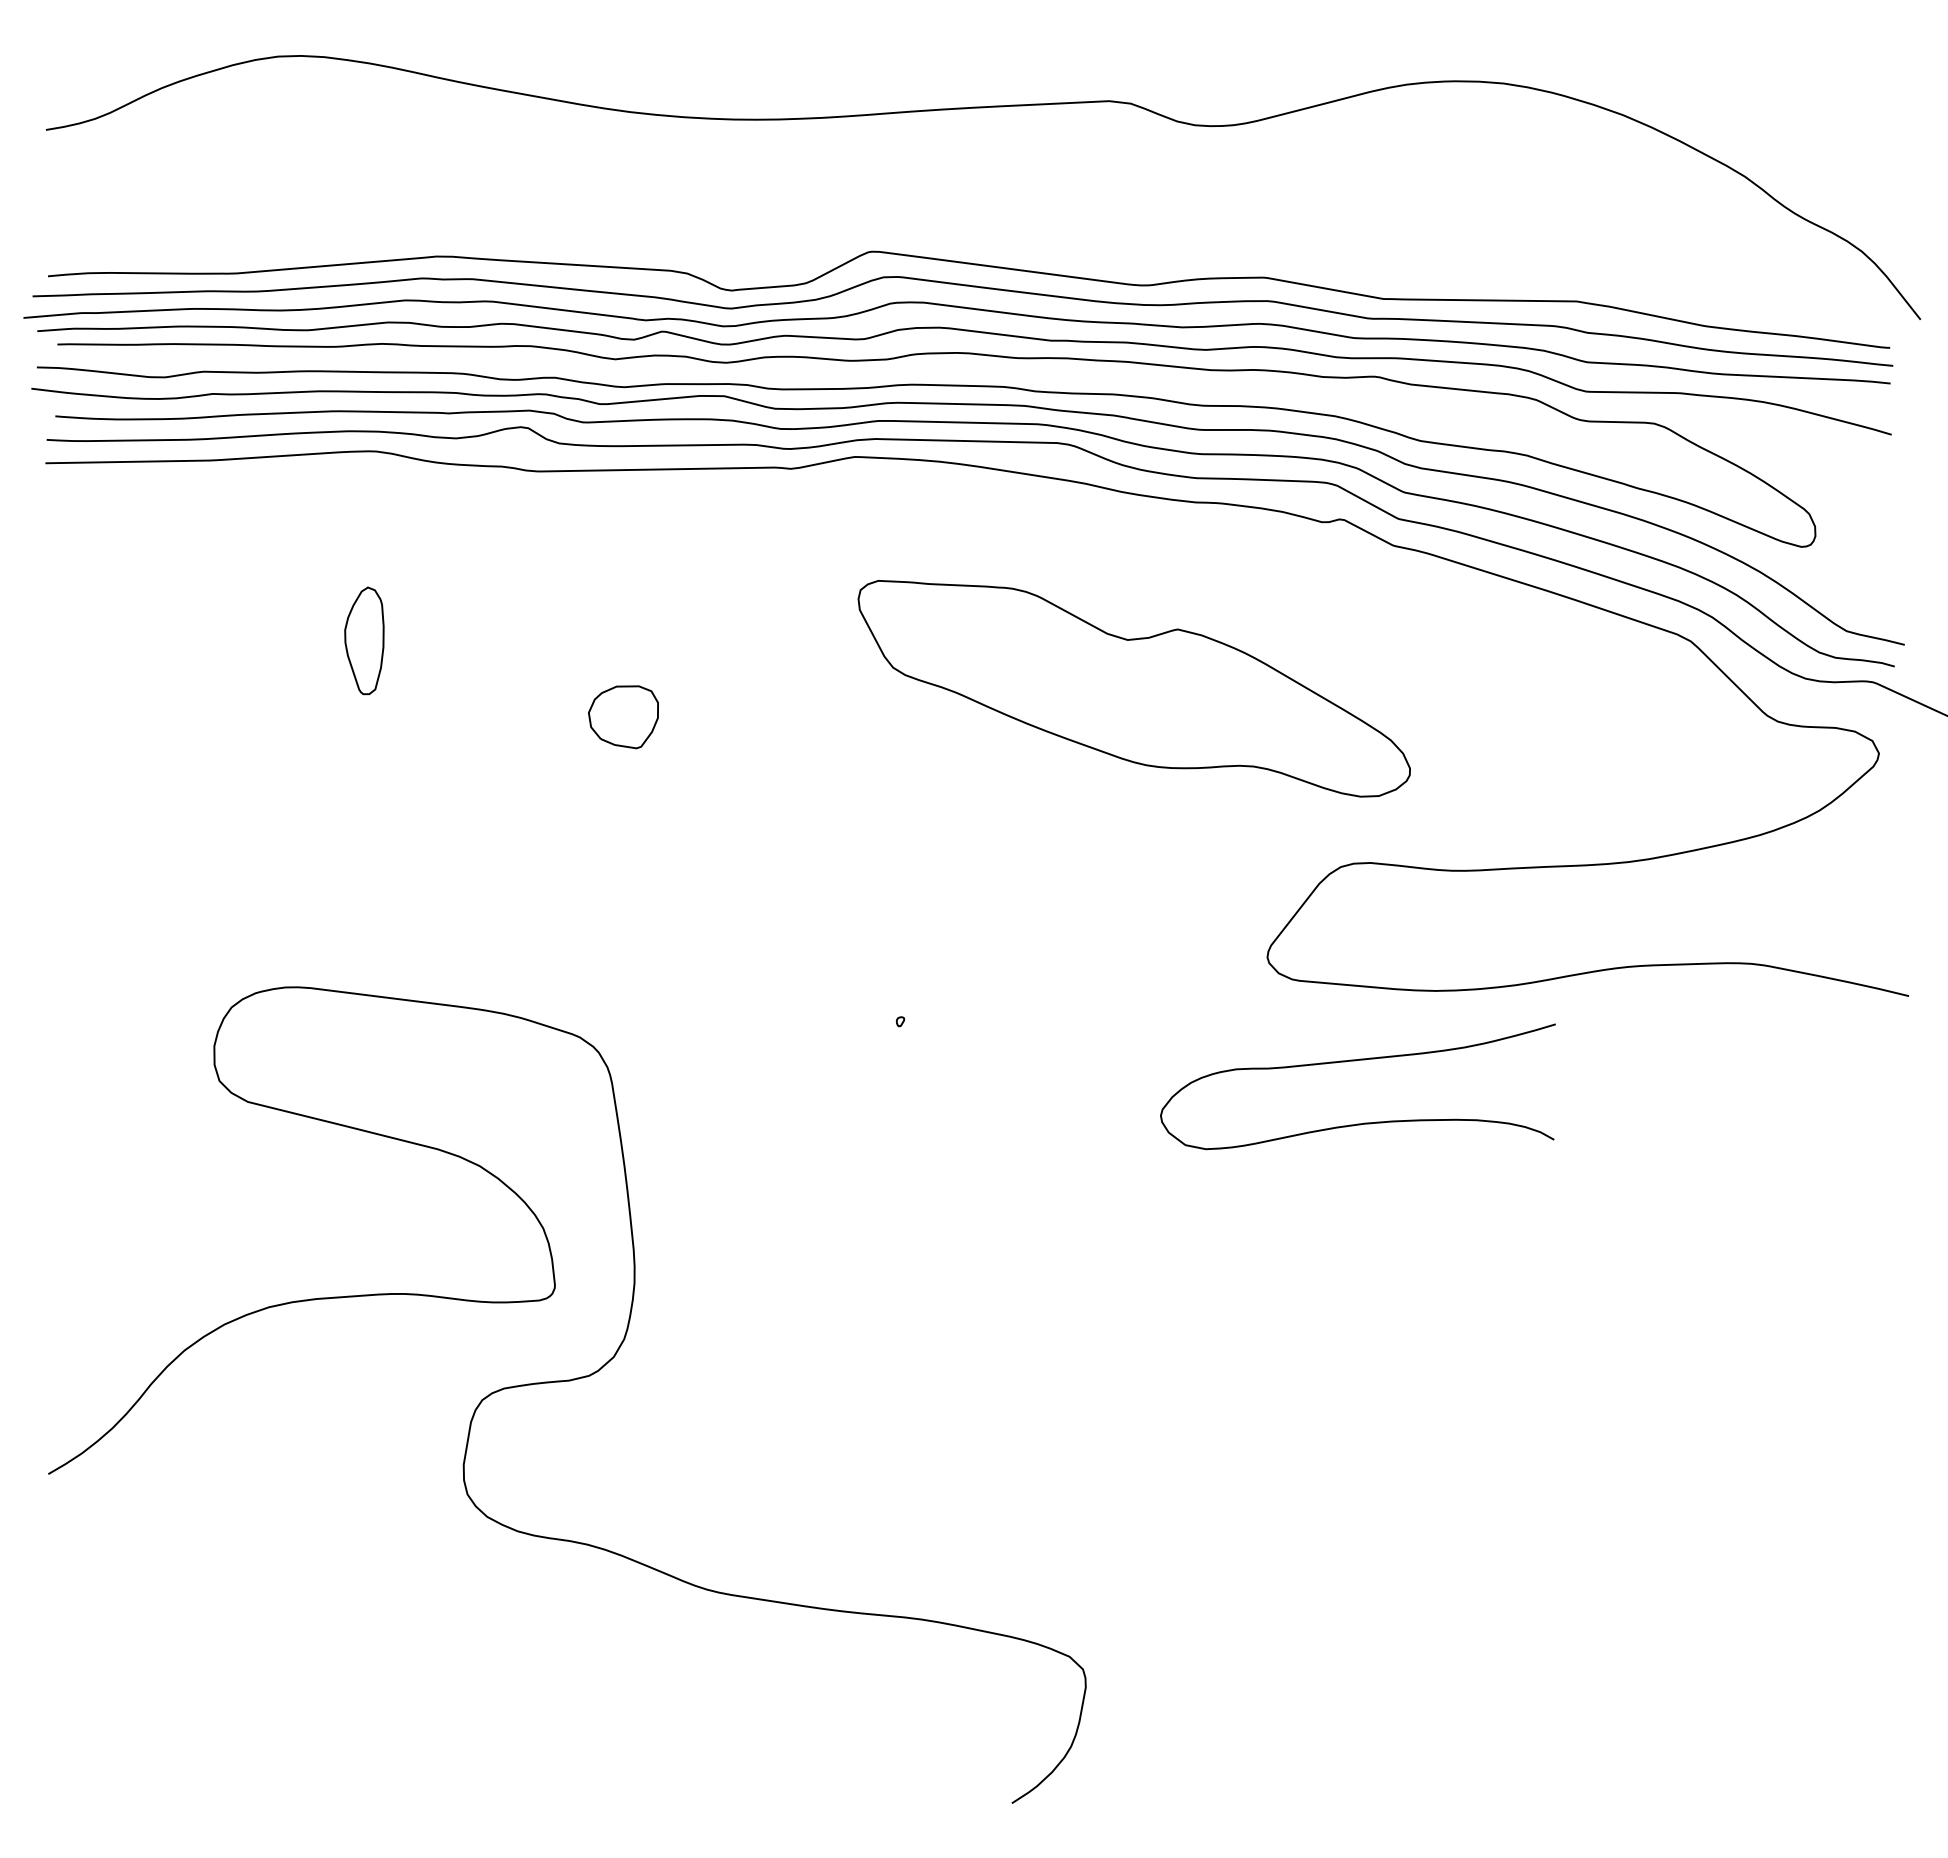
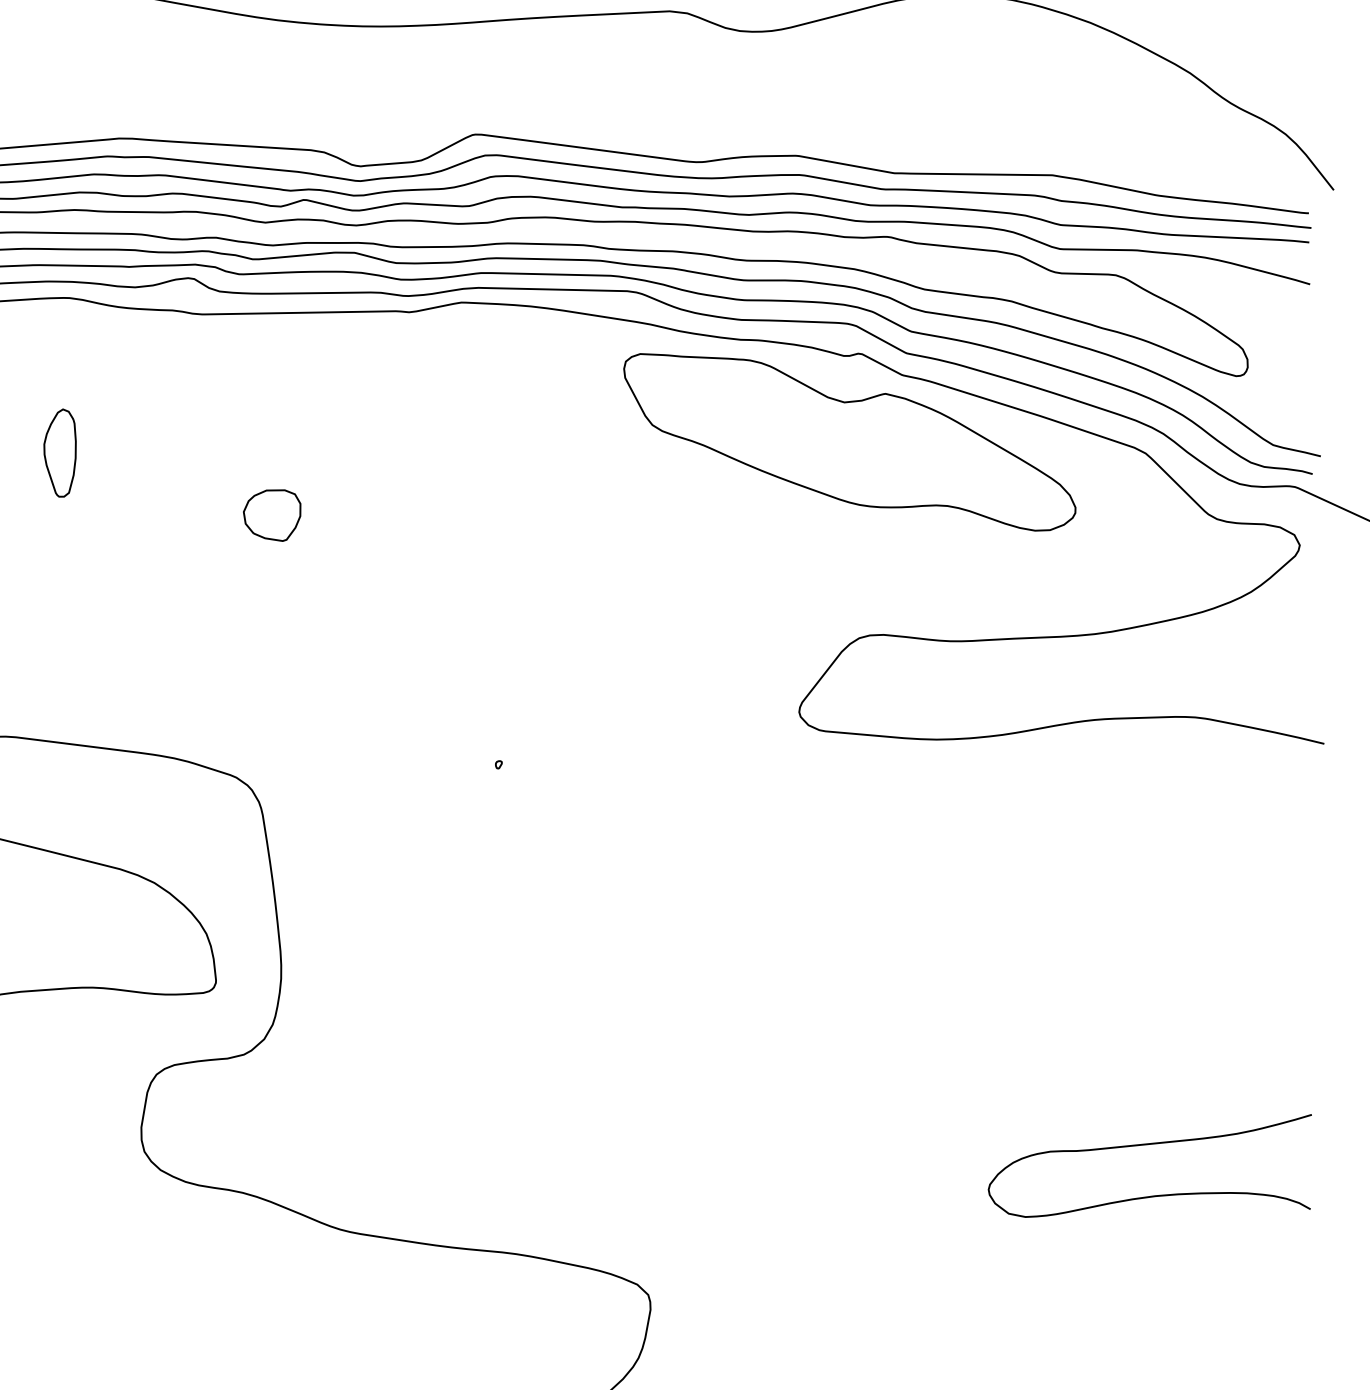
part: (1133, 688) -> (849, 442), moved
curve: (1355, 1061) -> (1147, 1145), moved

